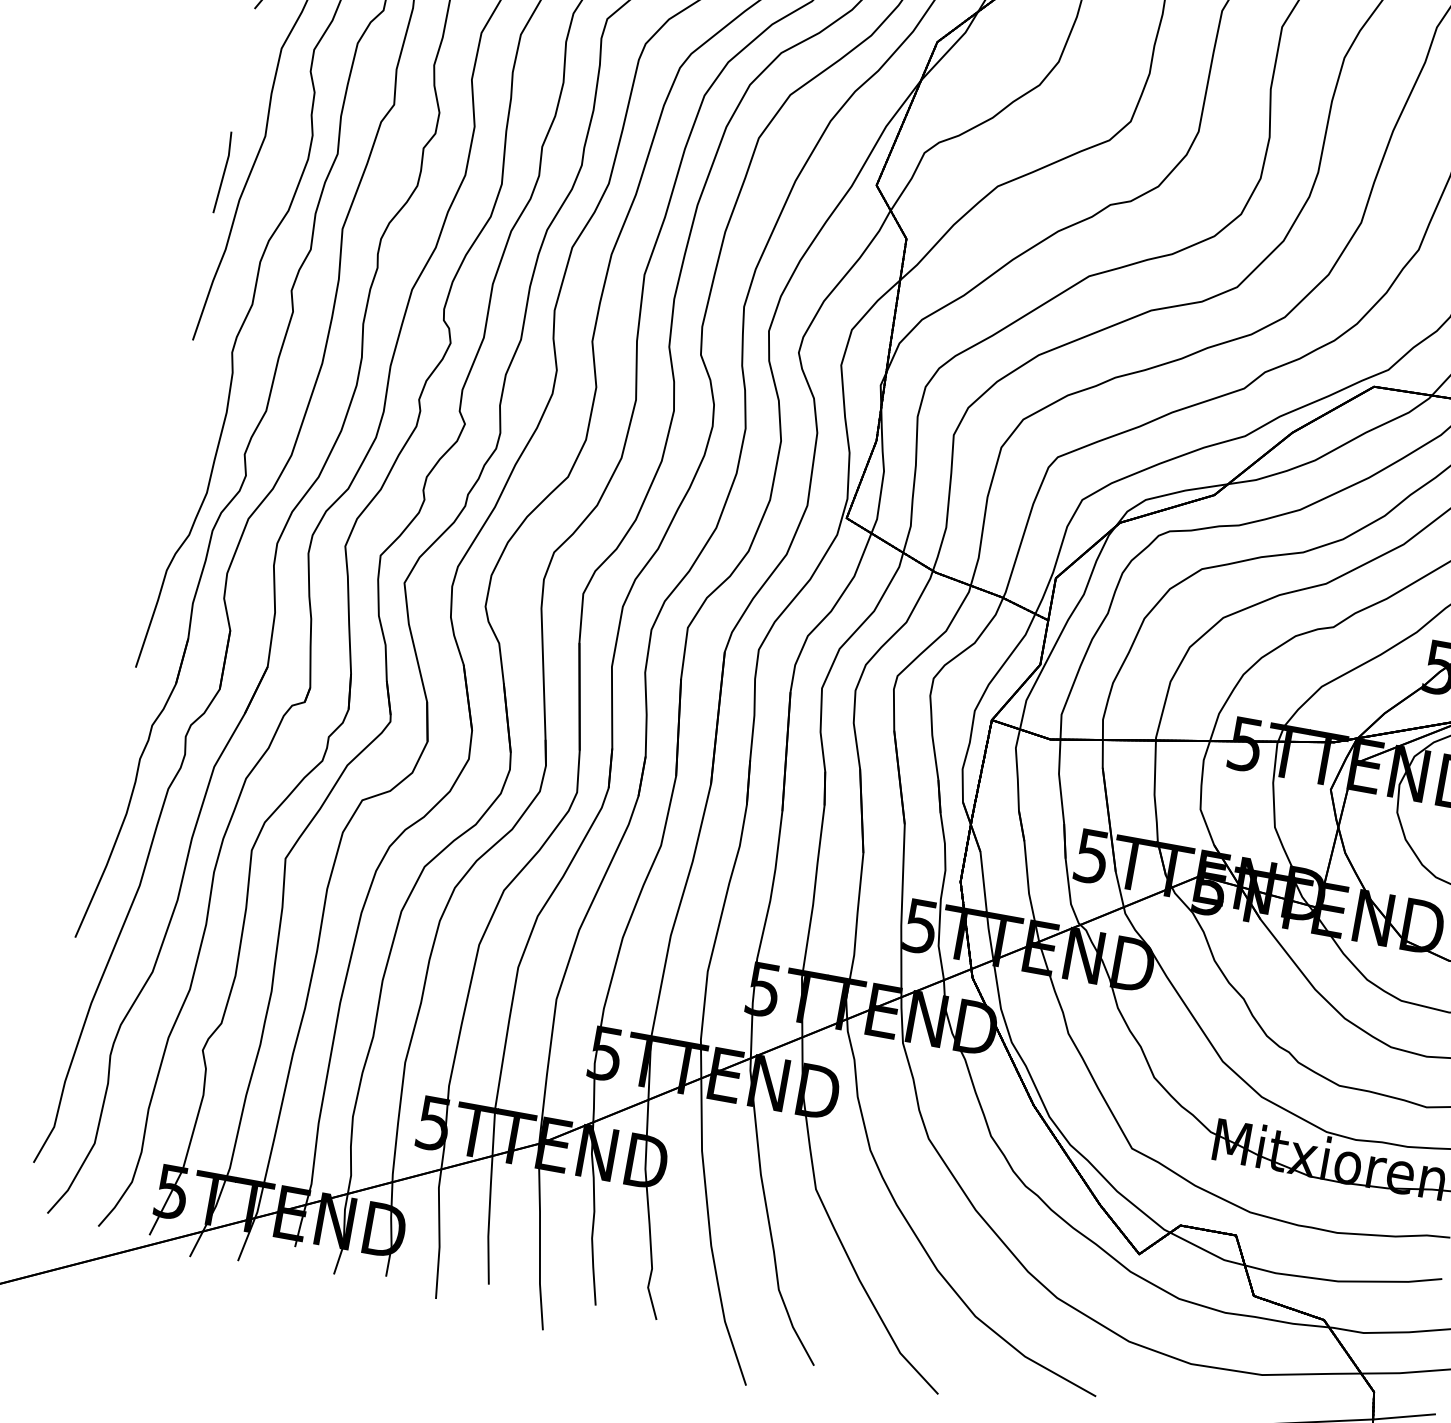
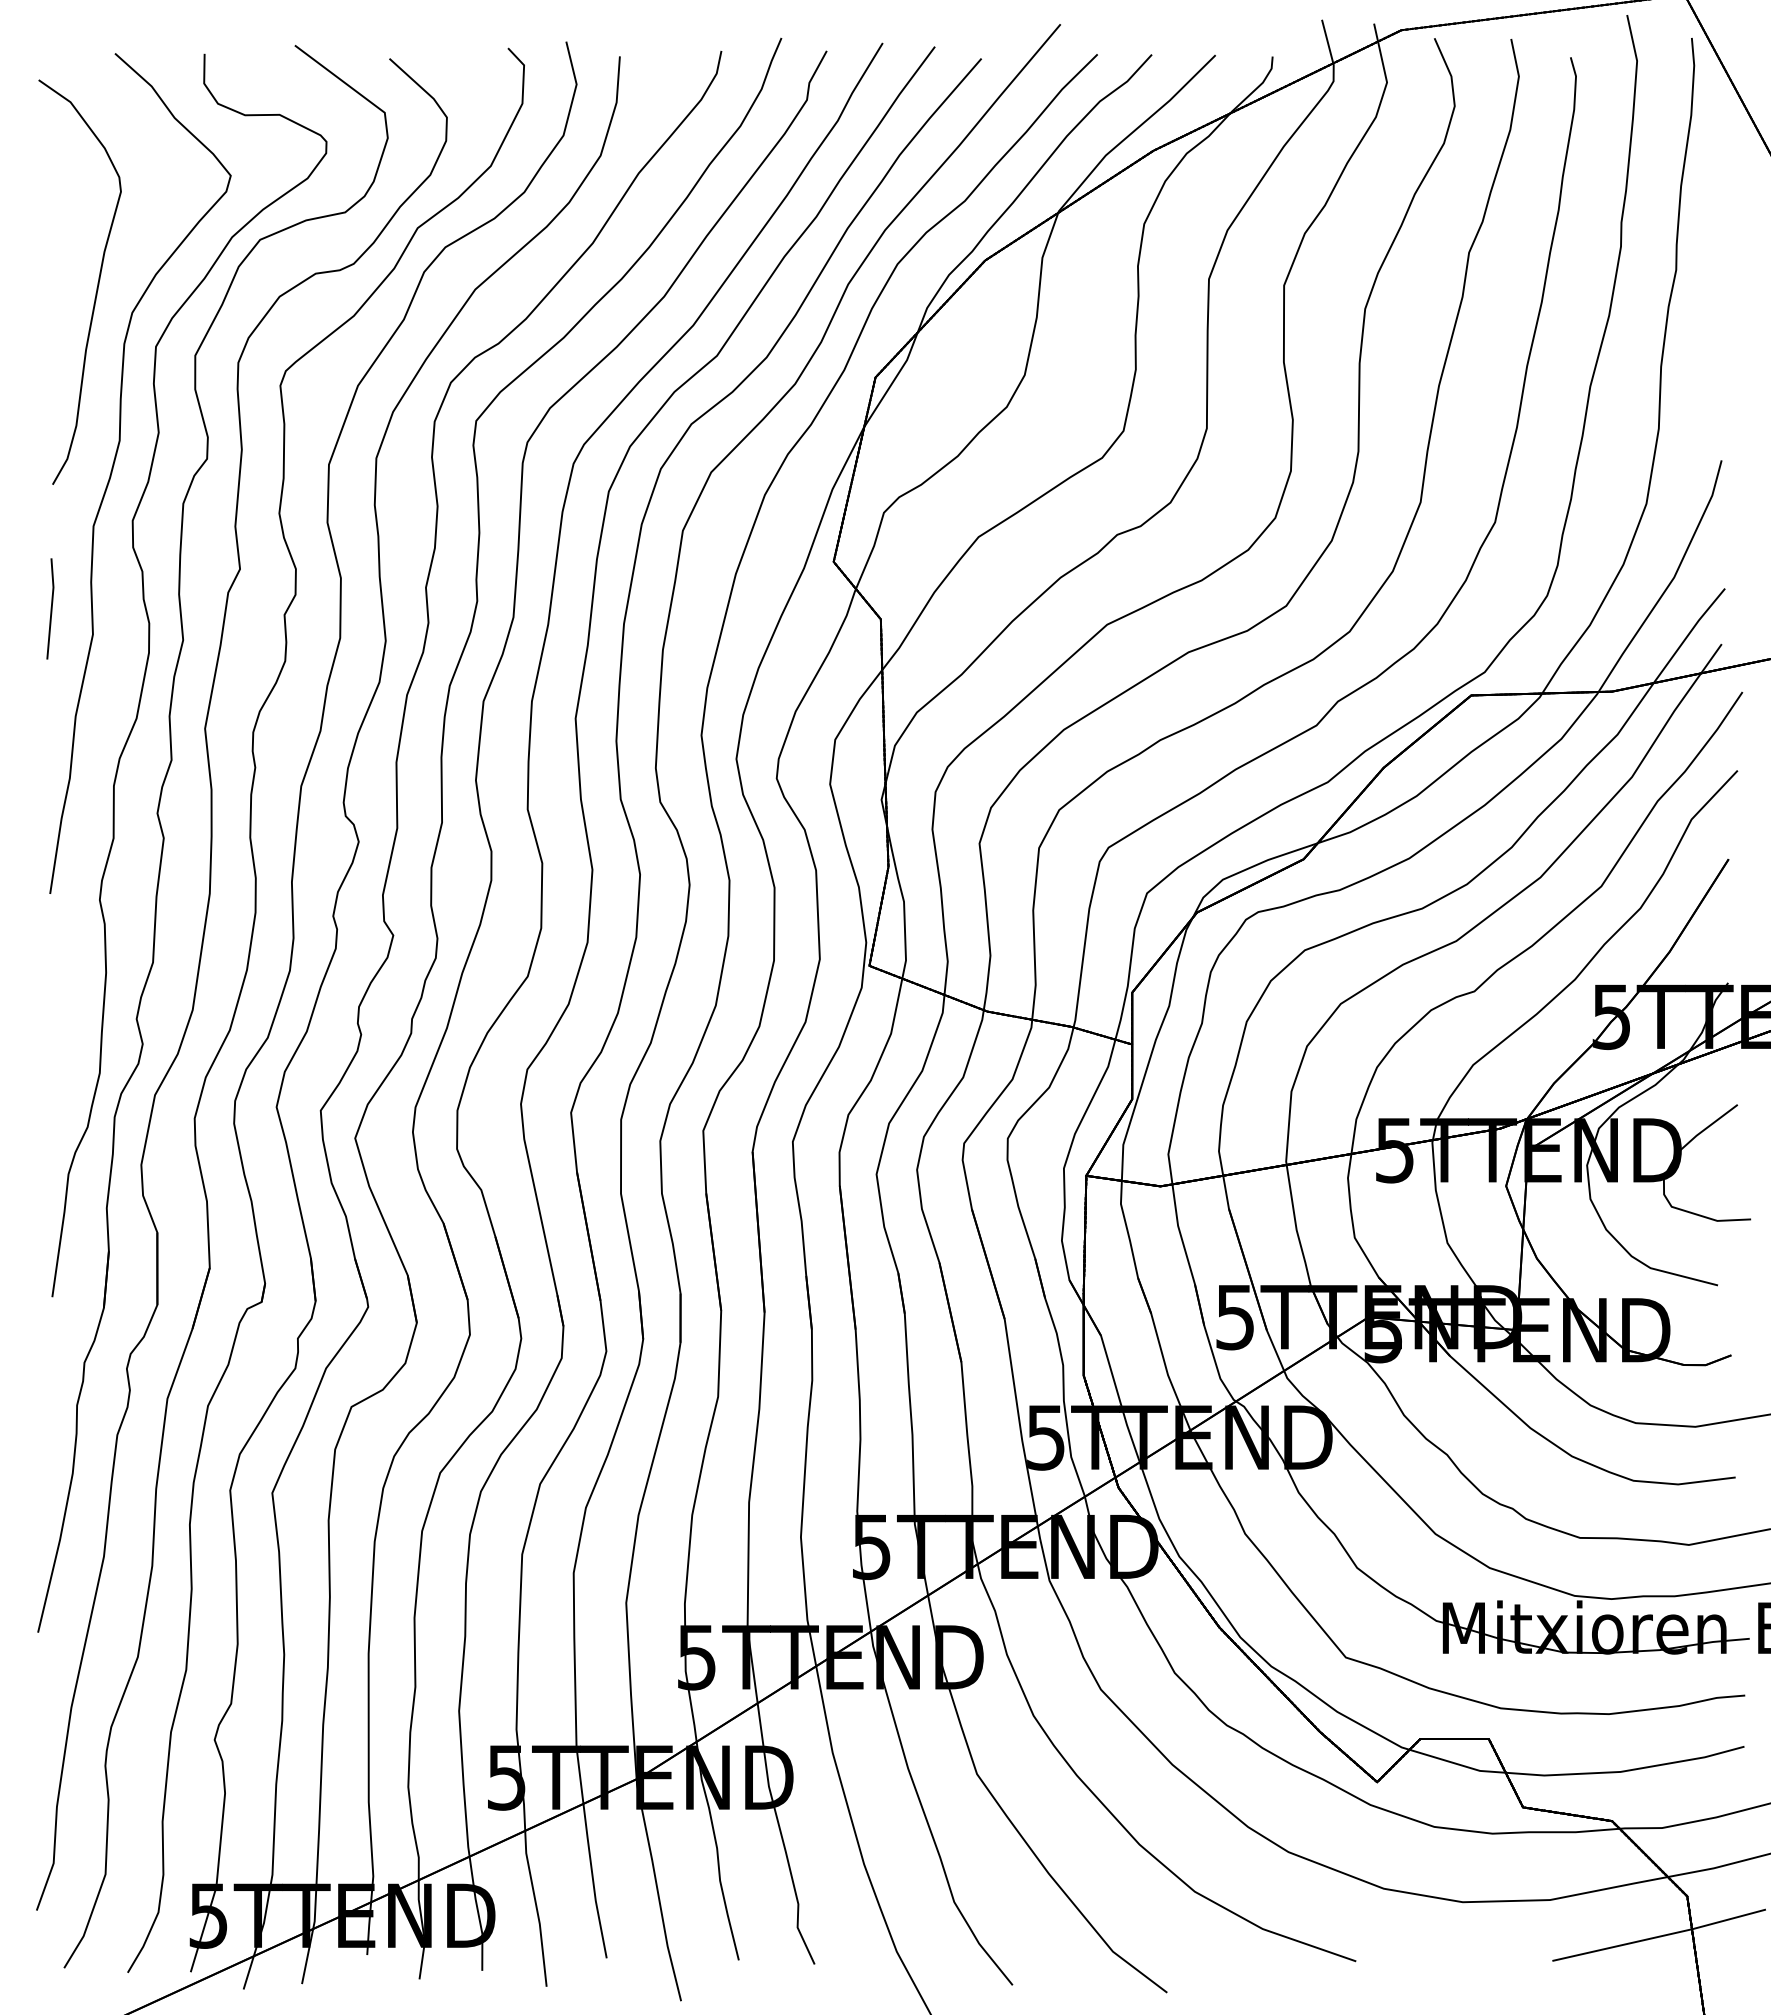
line: (223, 172) -> (50, 608), moved

